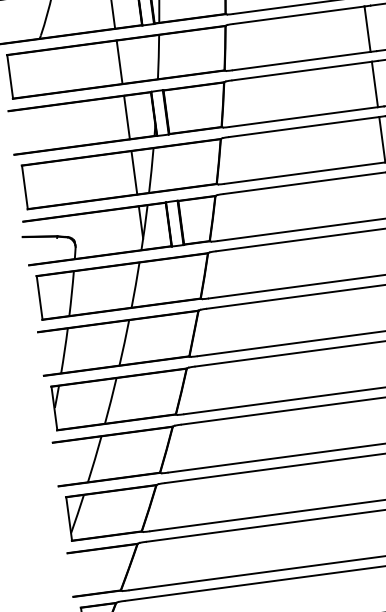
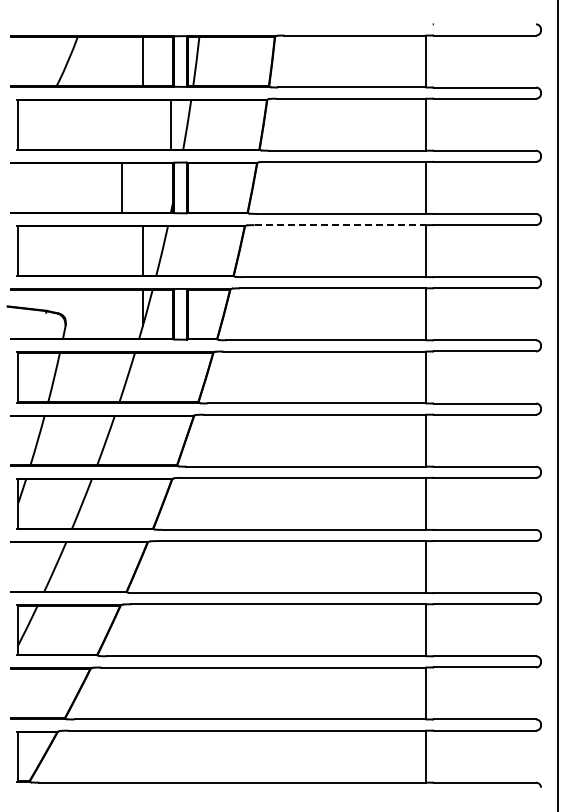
line: (119, 62) -> (170, 124), moved
line: (126, 117) -> (121, 187), moved
line: (304, 127) -> (340, 225), solid -> dashed

